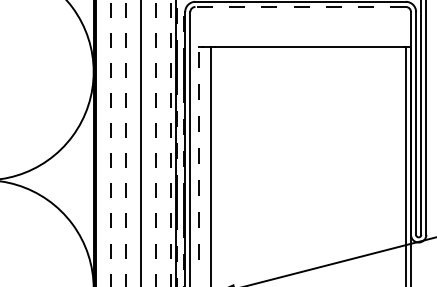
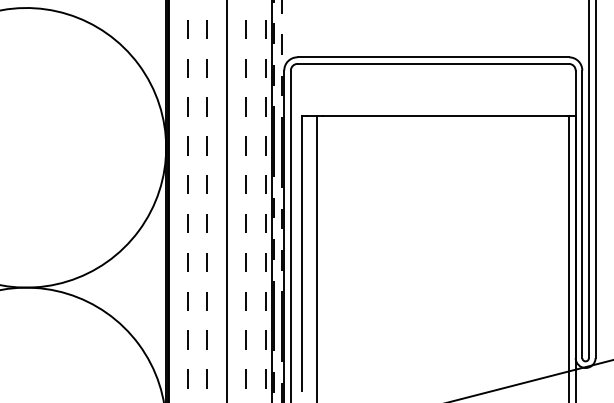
line: (300, 6) -> (433, 63), dashed -> solid
line: (198, 153) -> (301, 253), dashed -> solid

